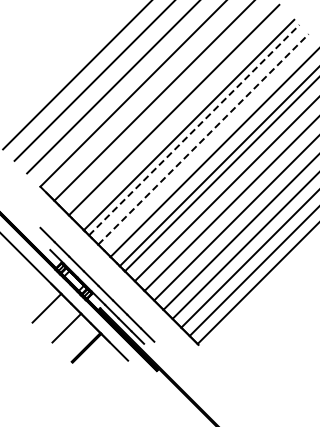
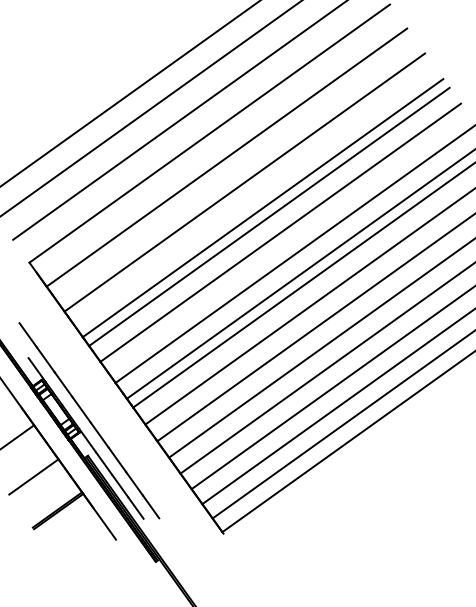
line: (194, 130) -> (269, 217), dashed -> solid
line: (203, 139) -> (280, 232), dashed -> solid

